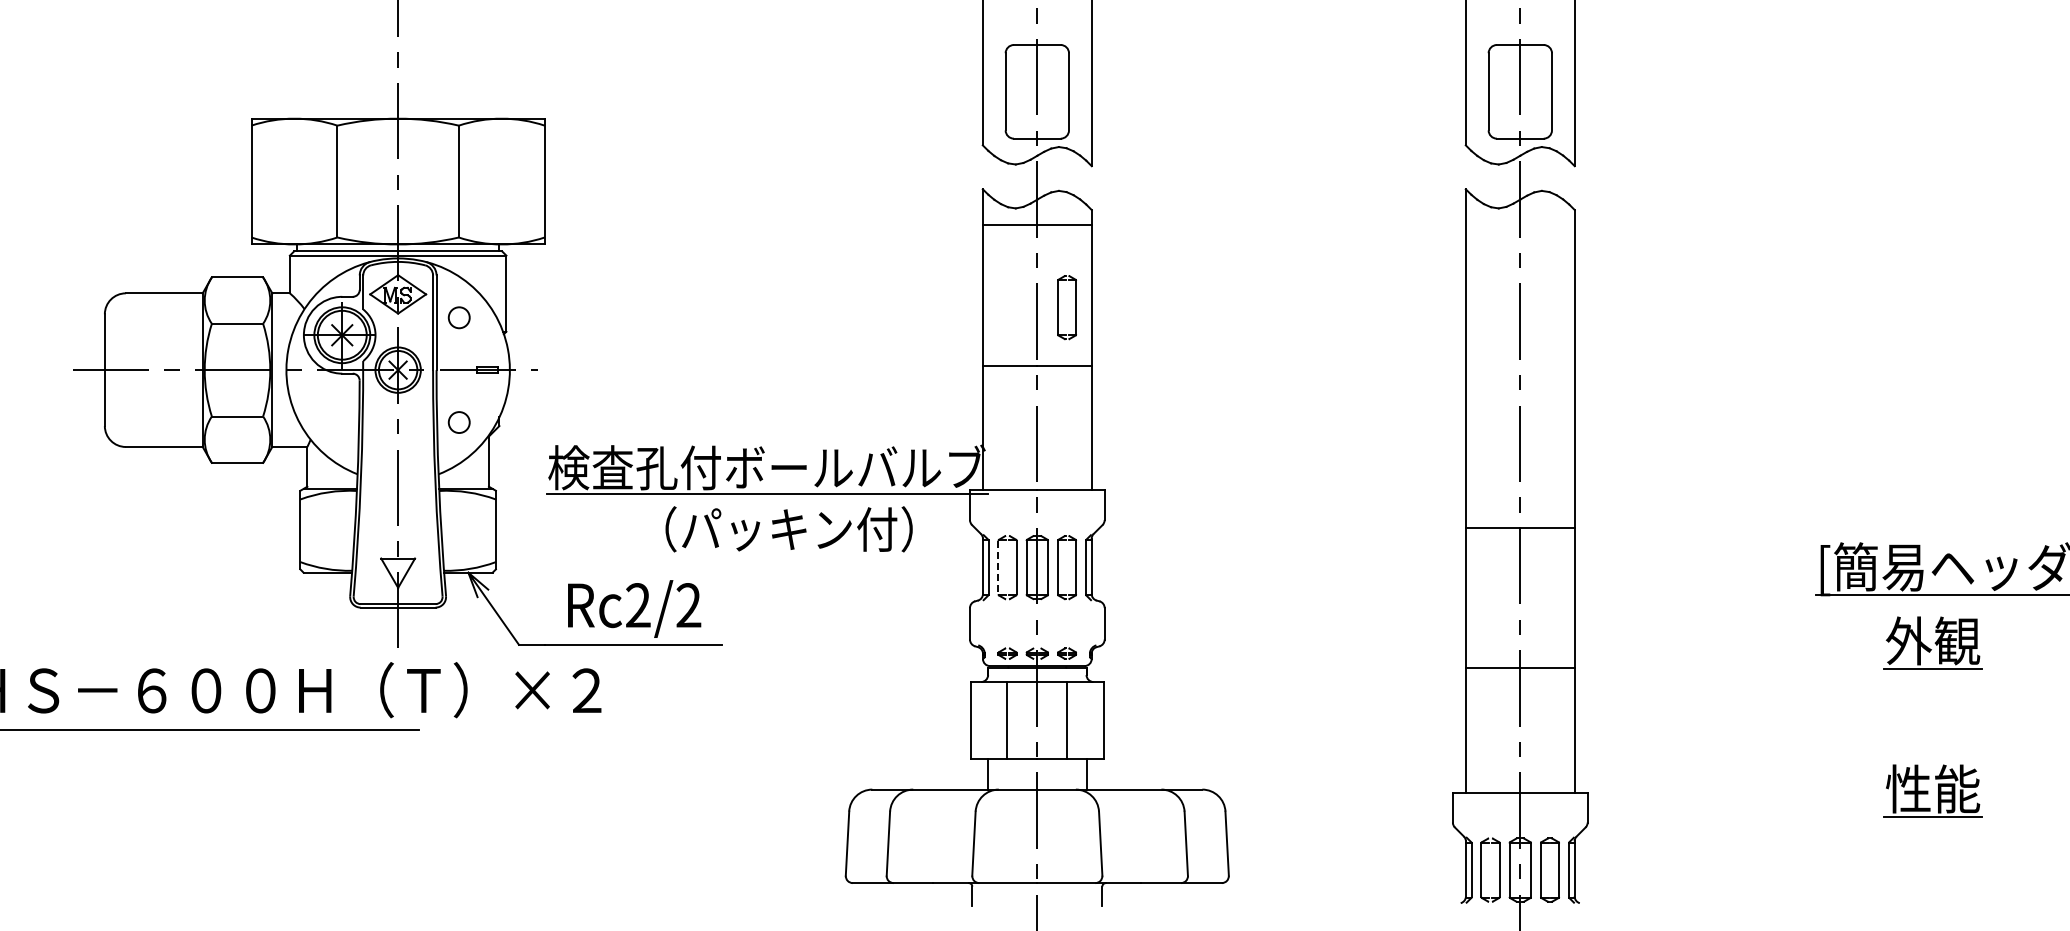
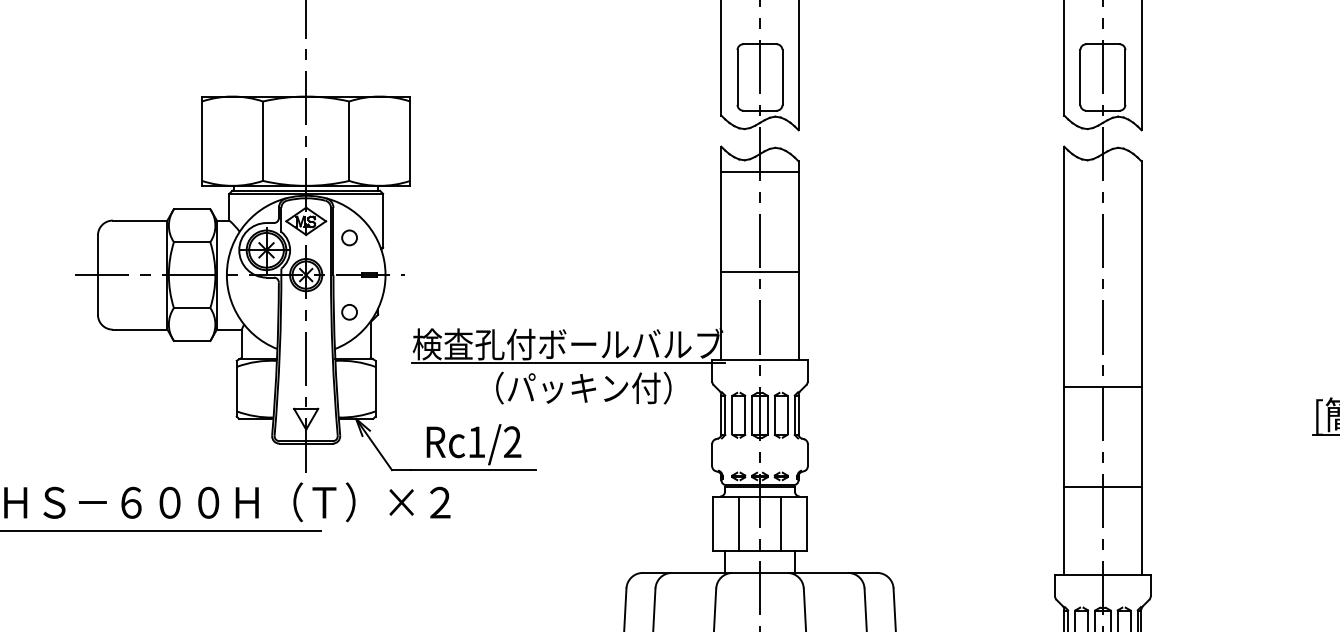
part: (1058, 307) -> (775, 230), removed
line: (998, 567) -> (732, 415), dashed -> solid
text: (638, 605) -> (476, 442), Rc2/2 -> Rc1/2

